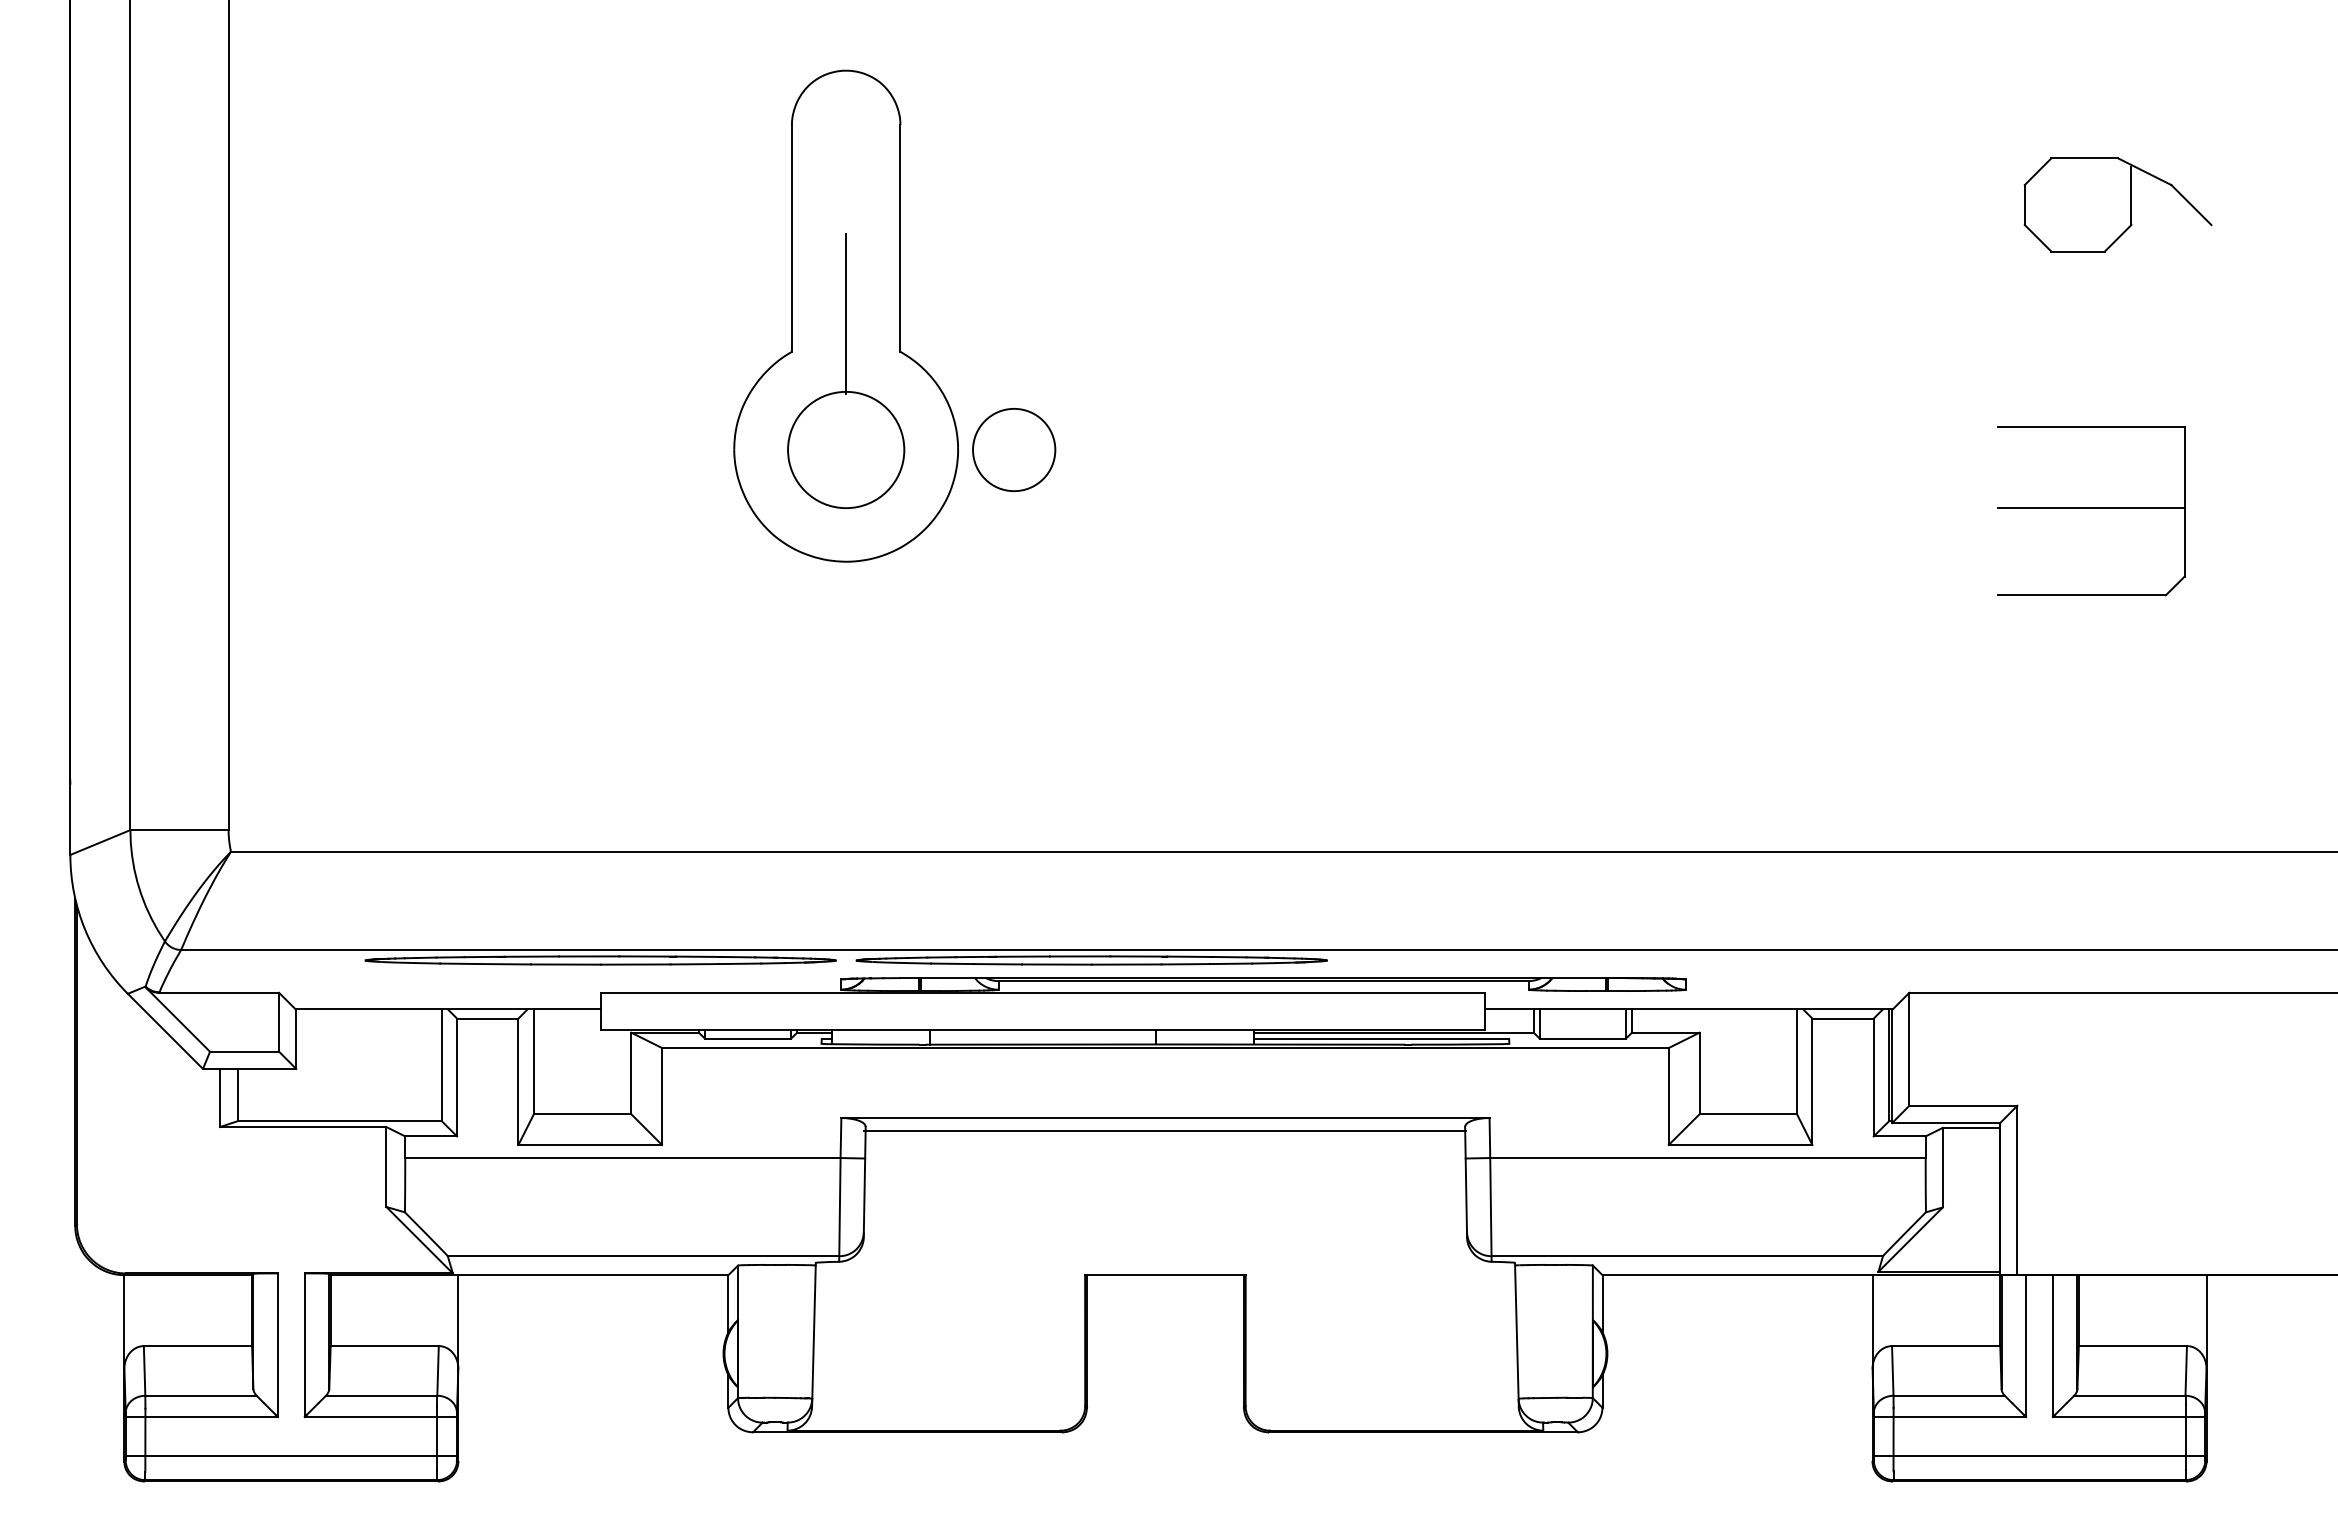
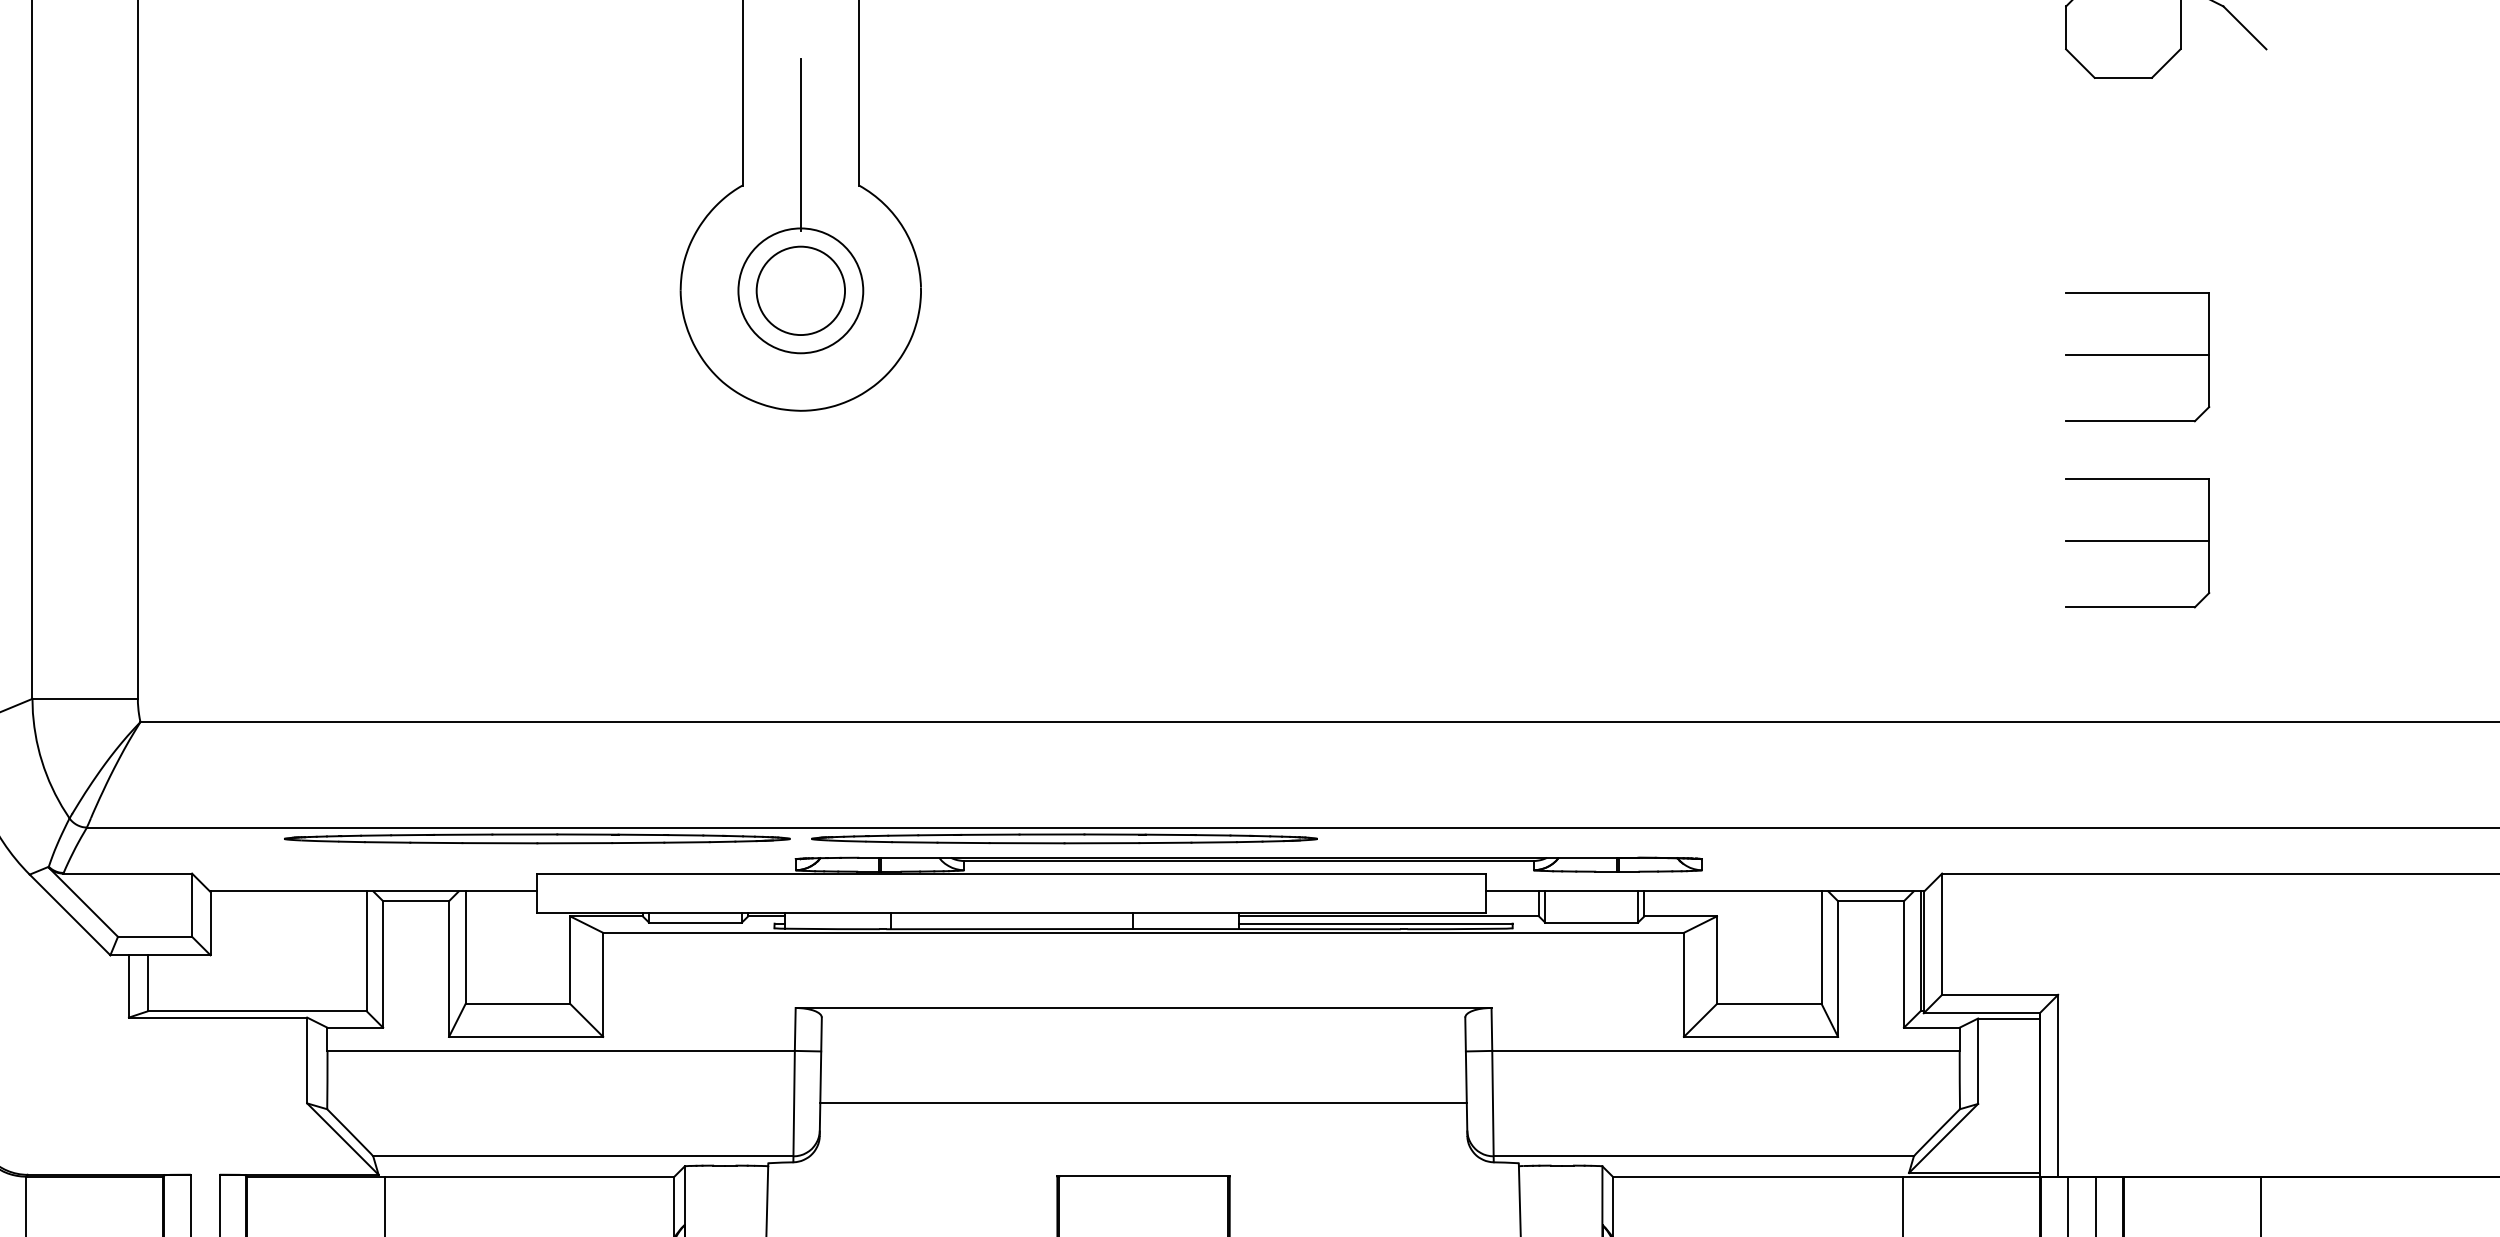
circle: (1014, 450) -> (801, 291), moved
part: (2091, 511) -> (2137, 356), size x0.71
part: (2091, 684) -> (2137, 542), added
line: (1165, 1131) -> (1143, 1102), moved

